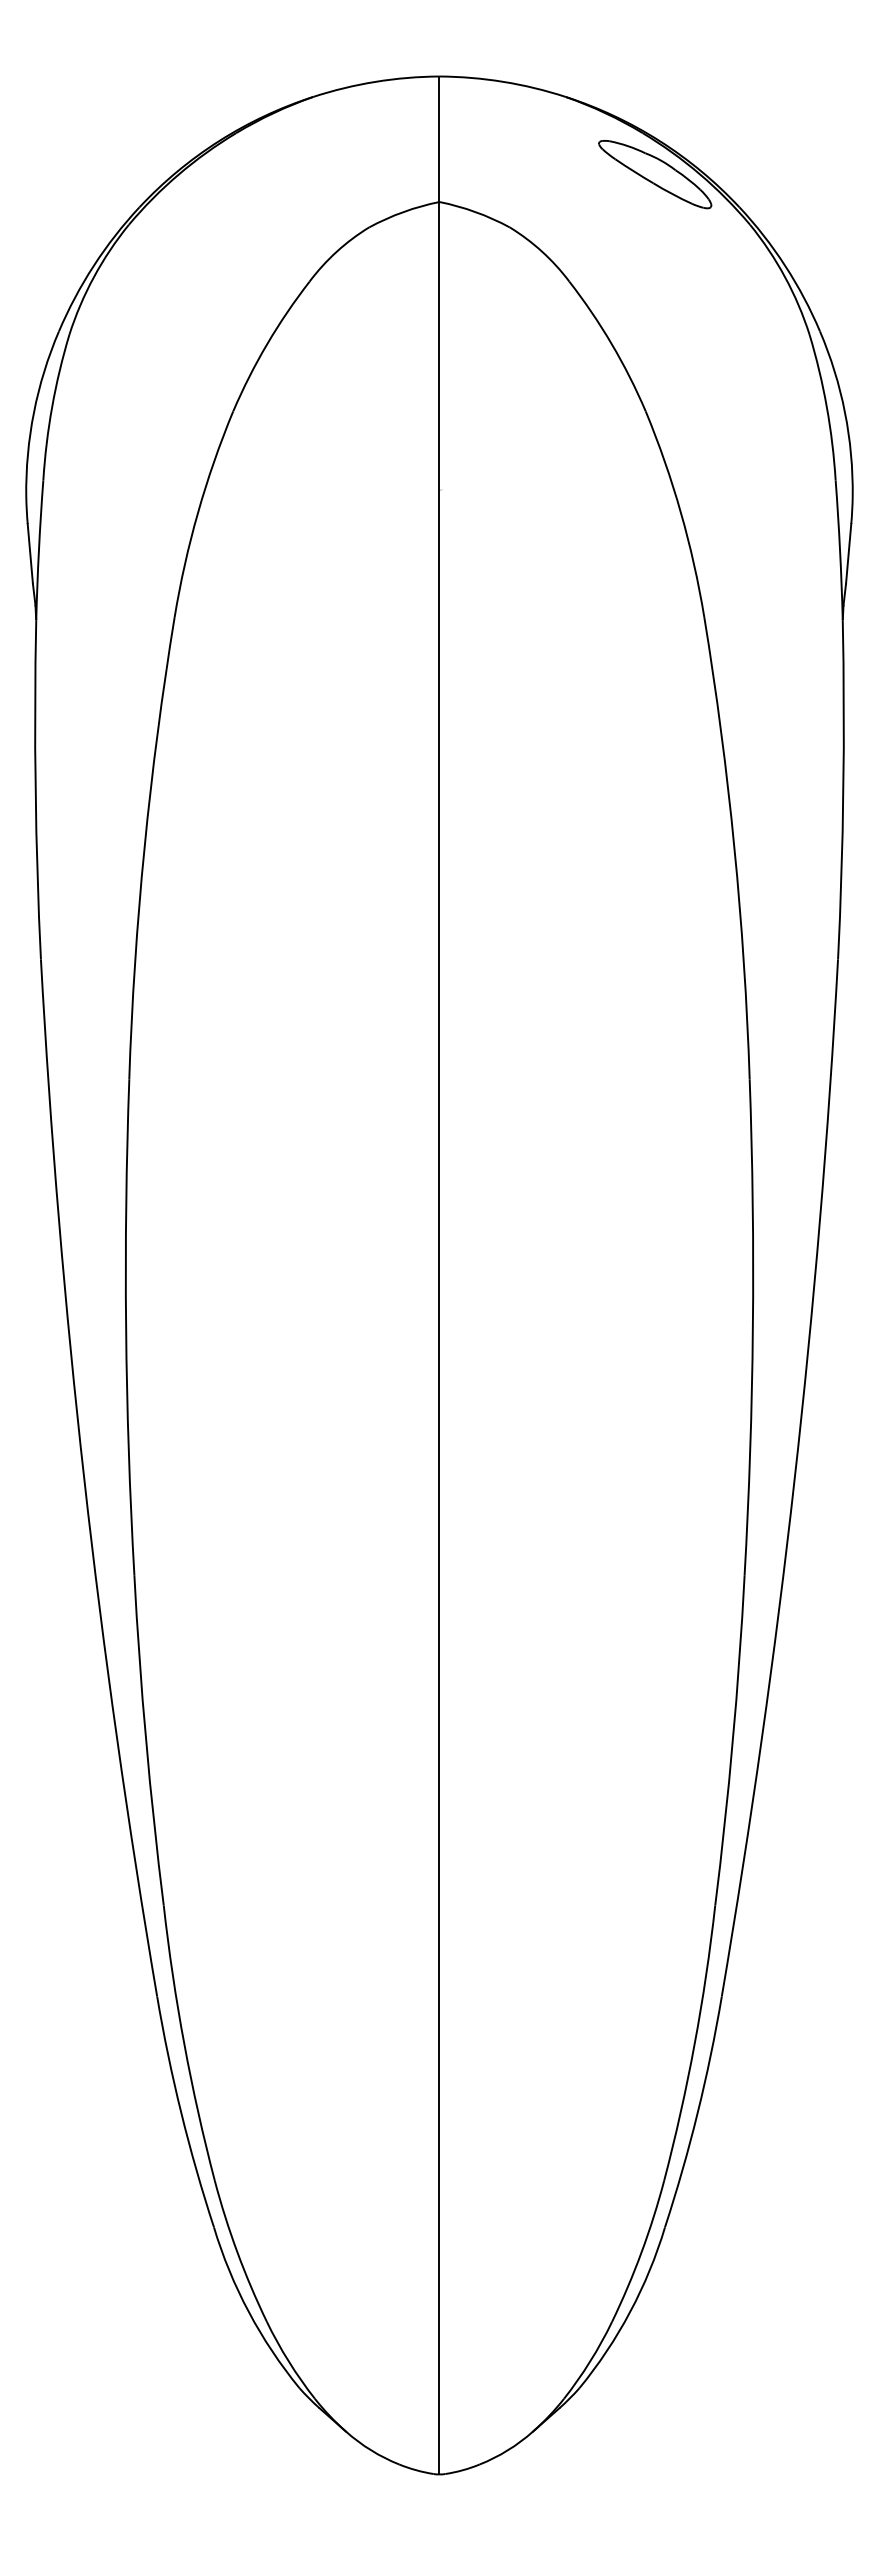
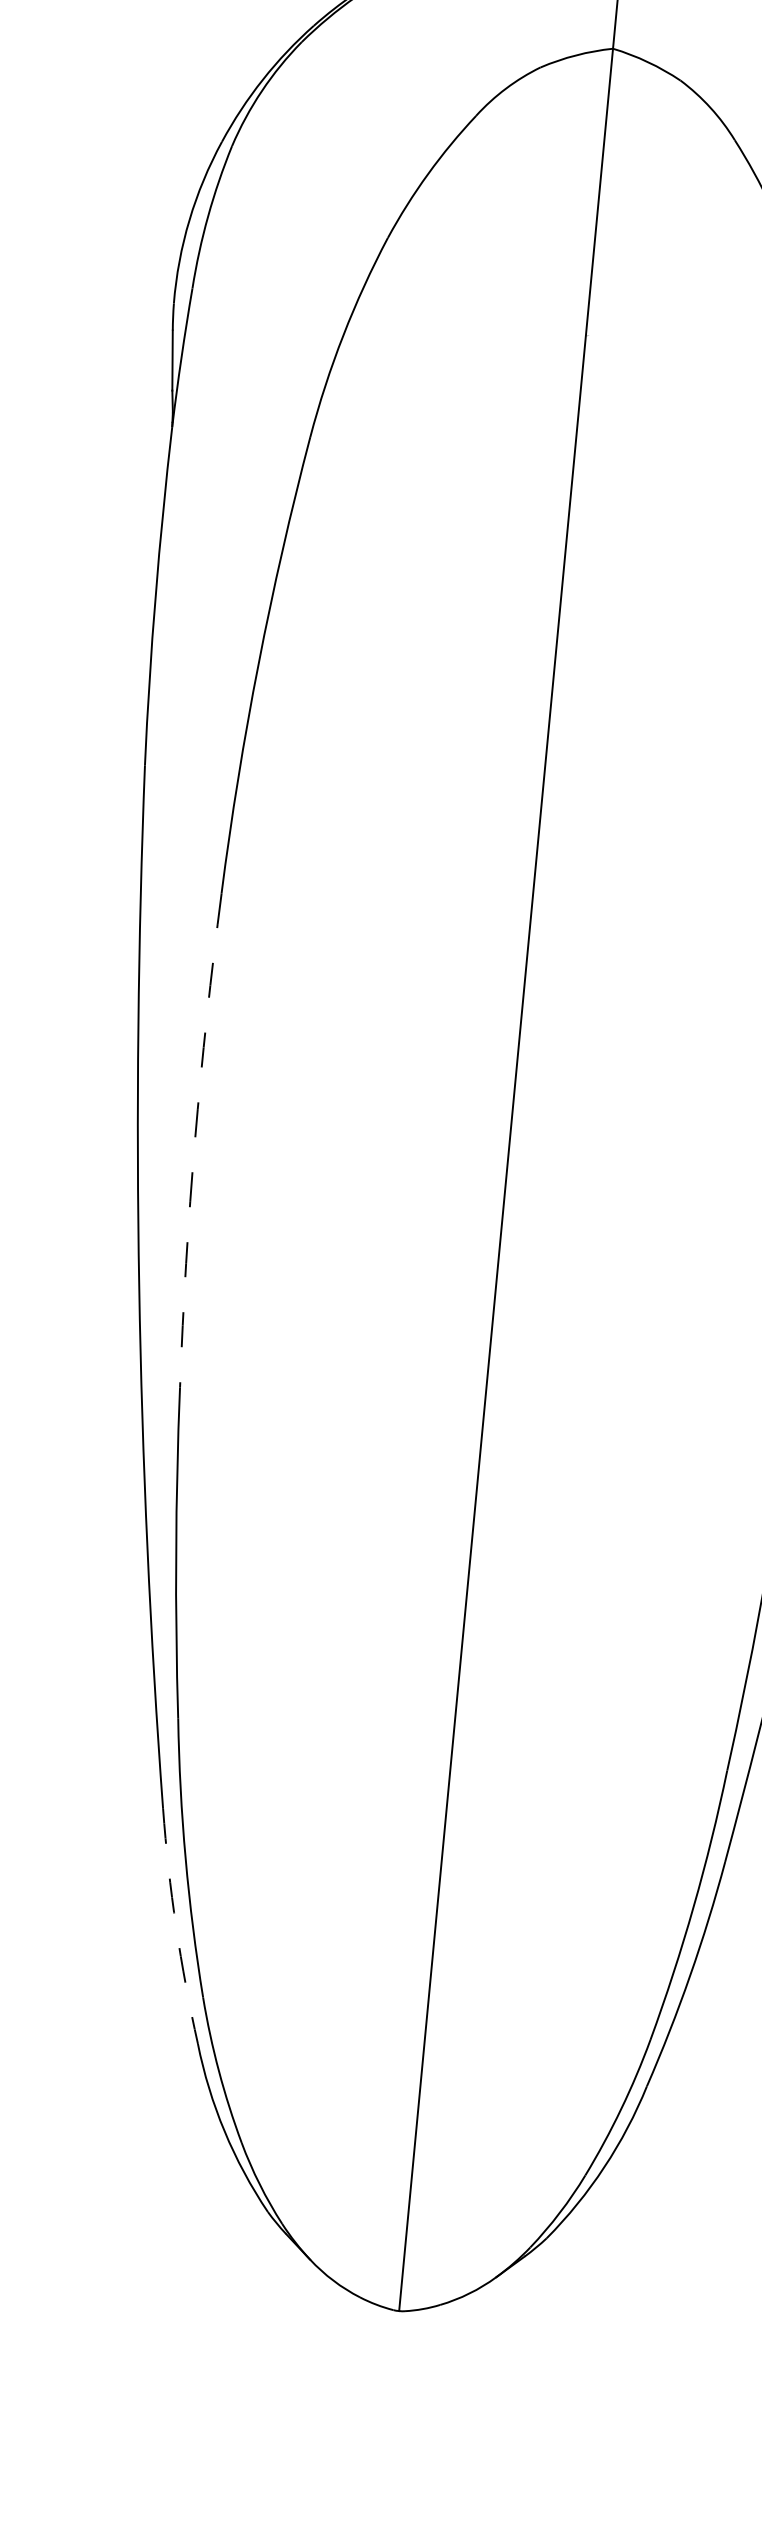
arc: (126, 1327) -> (195, 1139), solid -> dashed
arc: (181, 2113) -> (176, 1927), solid -> dashed

